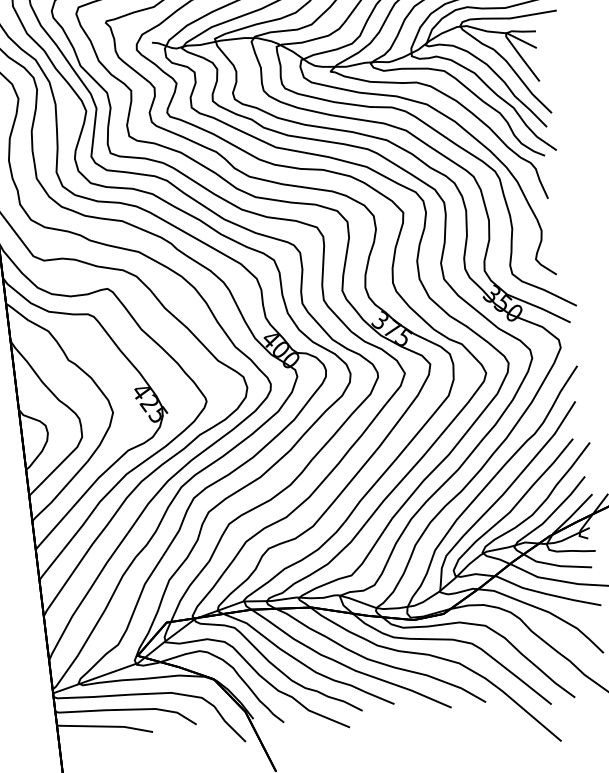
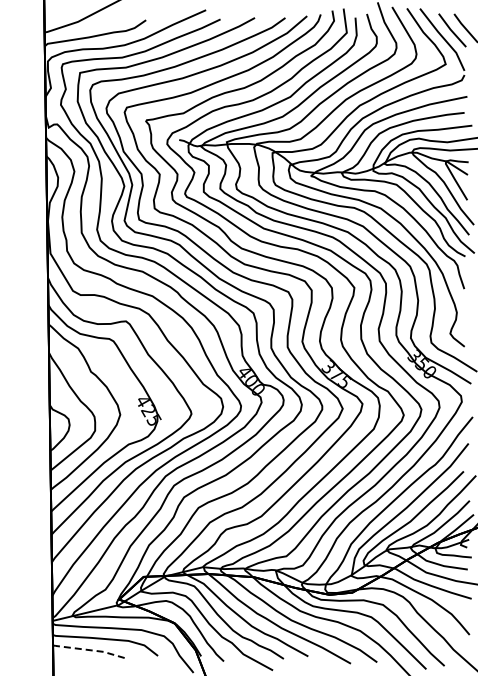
line: (104, 727) -> (88, 650), solid -> dashed

